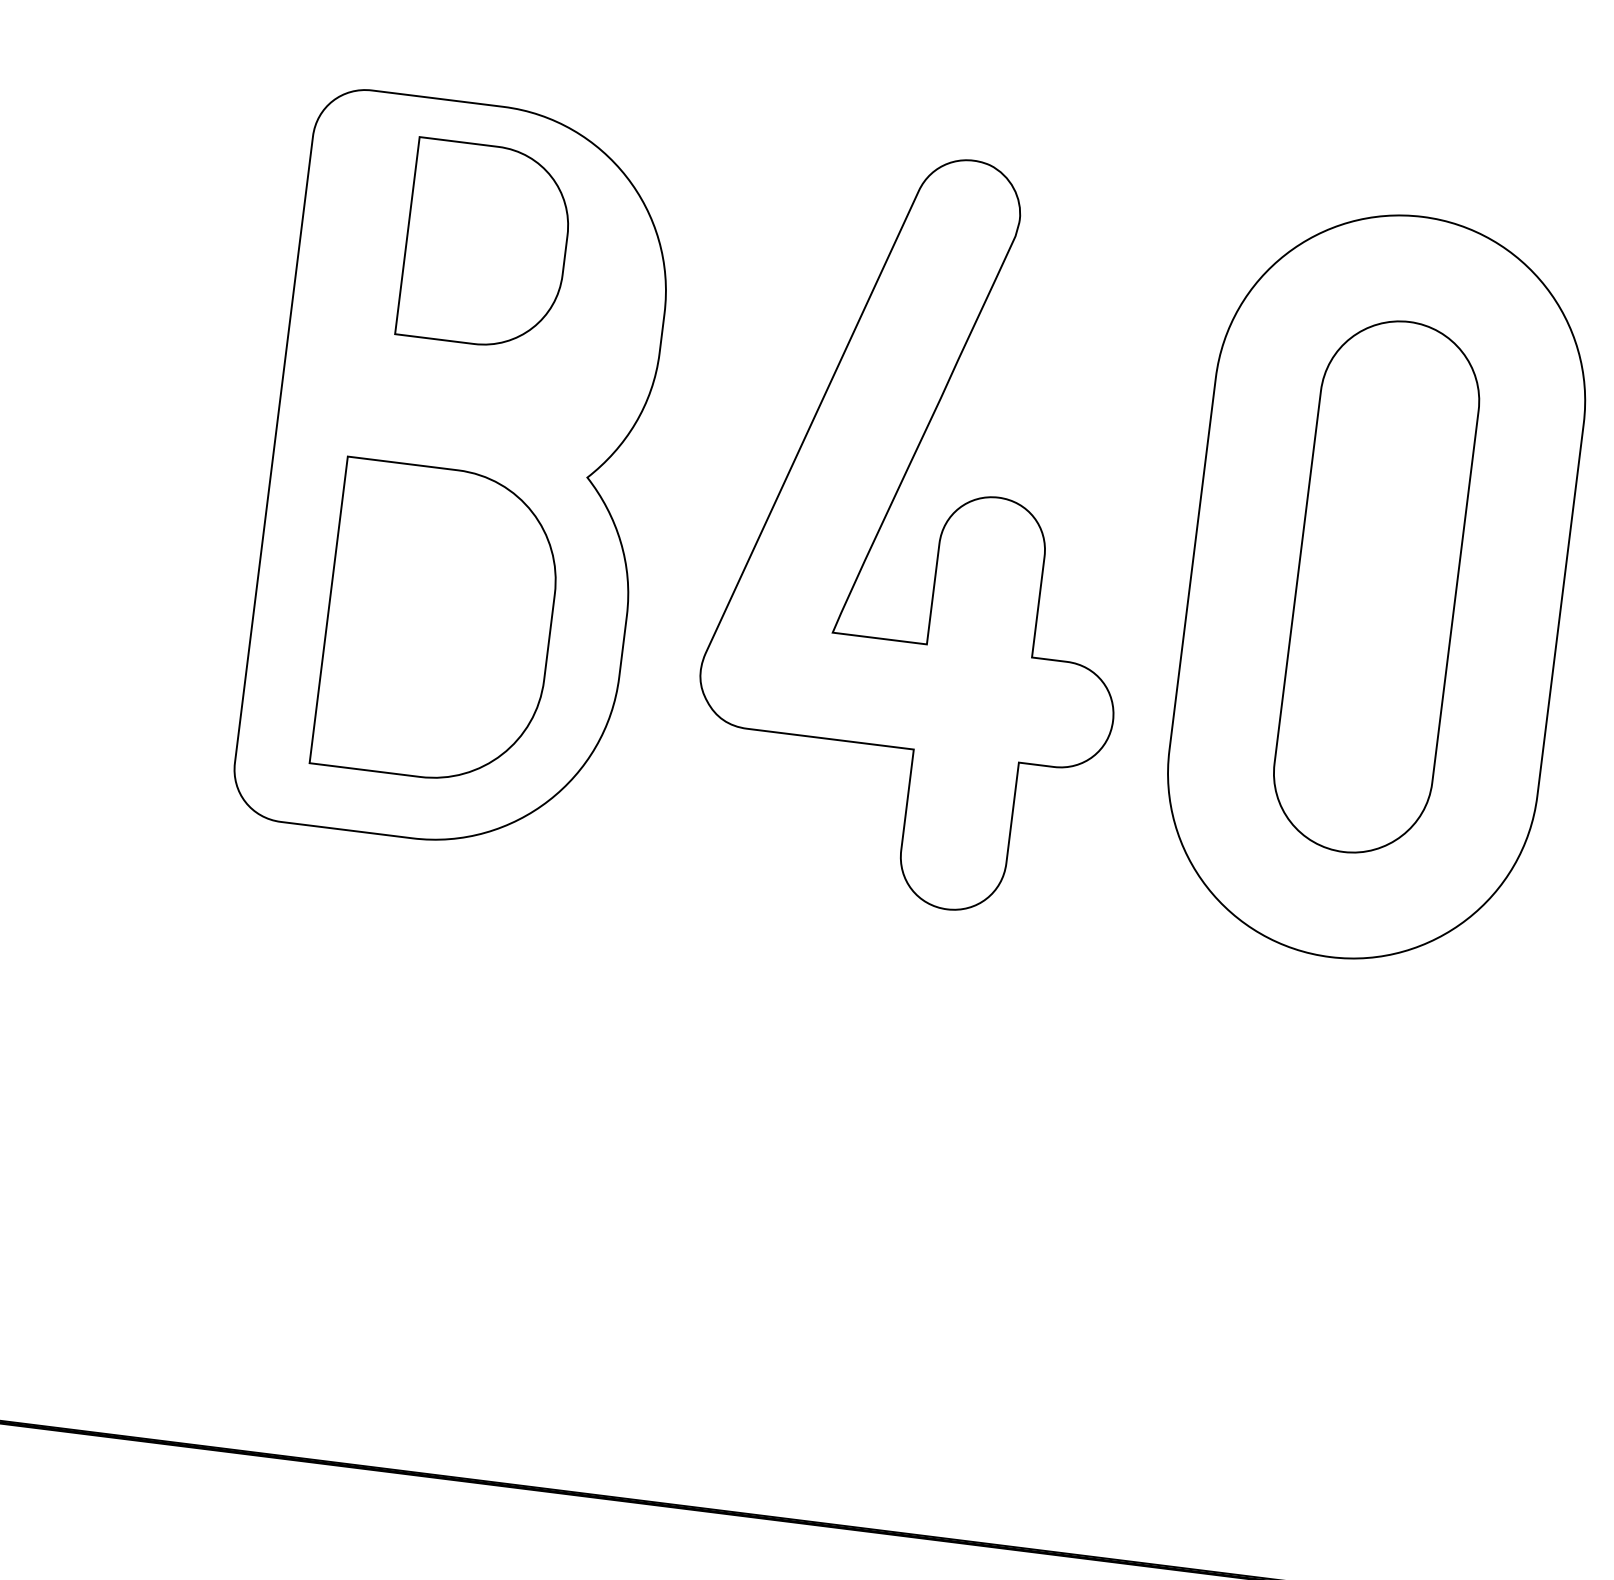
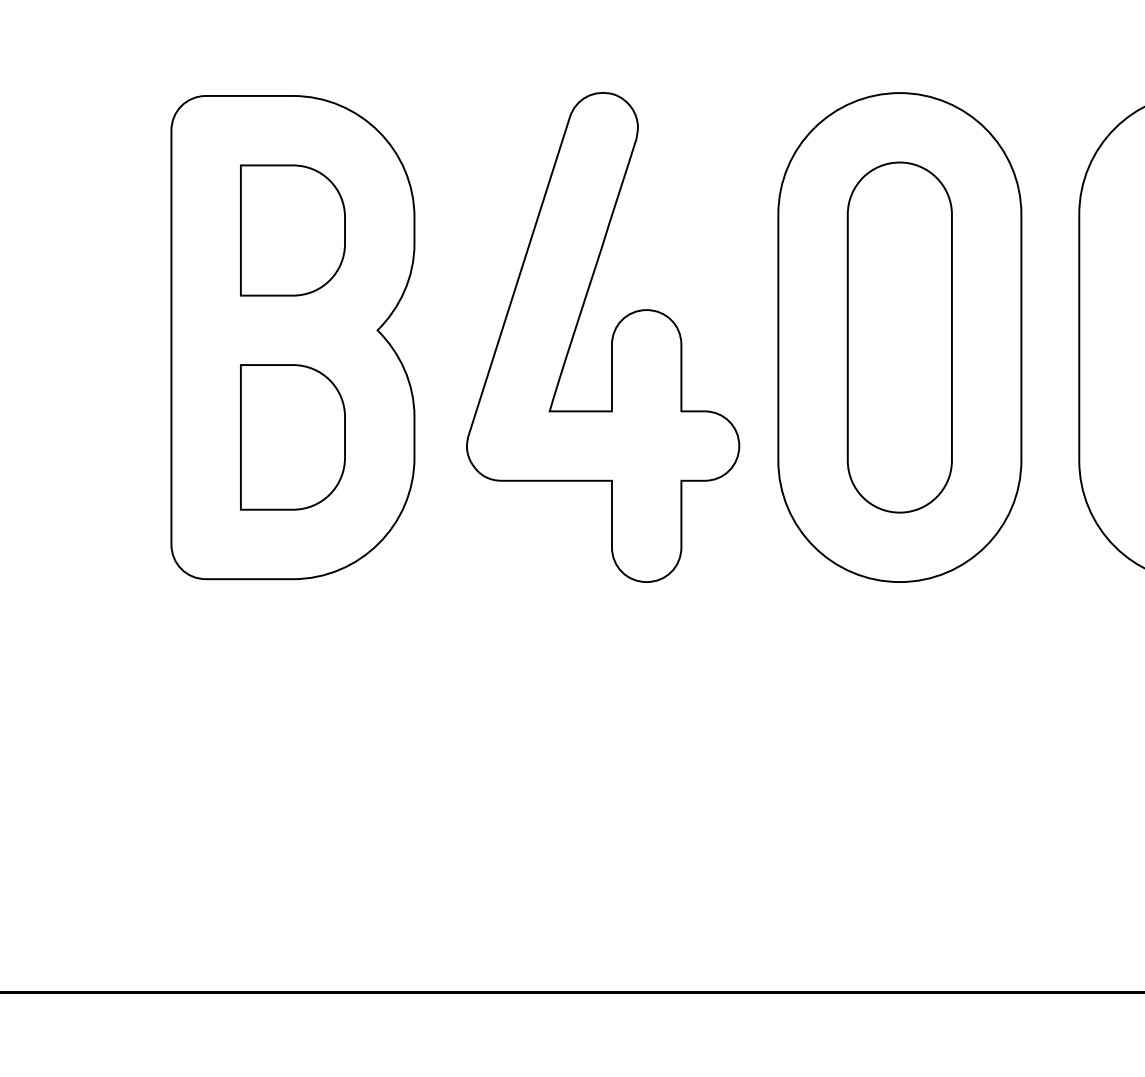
part: (485, 245) -> (292, 230), moved
part: (438, 623) -> (292, 437), size x0.71

